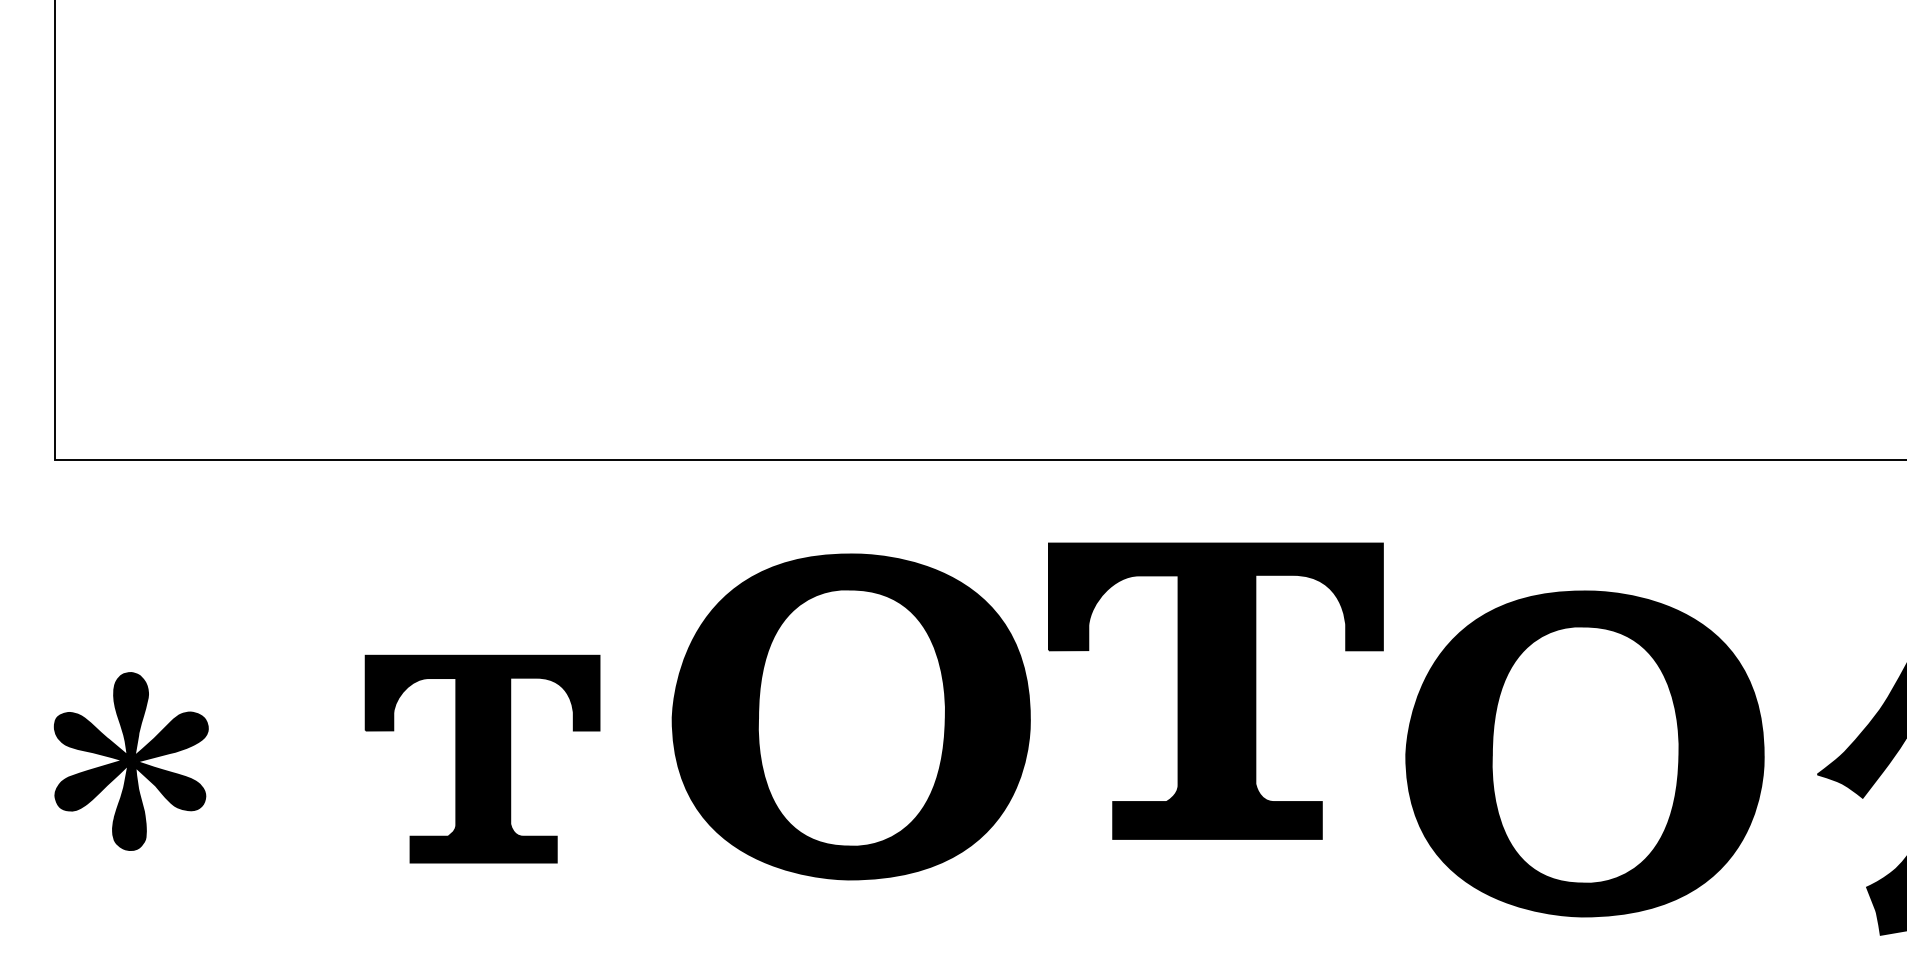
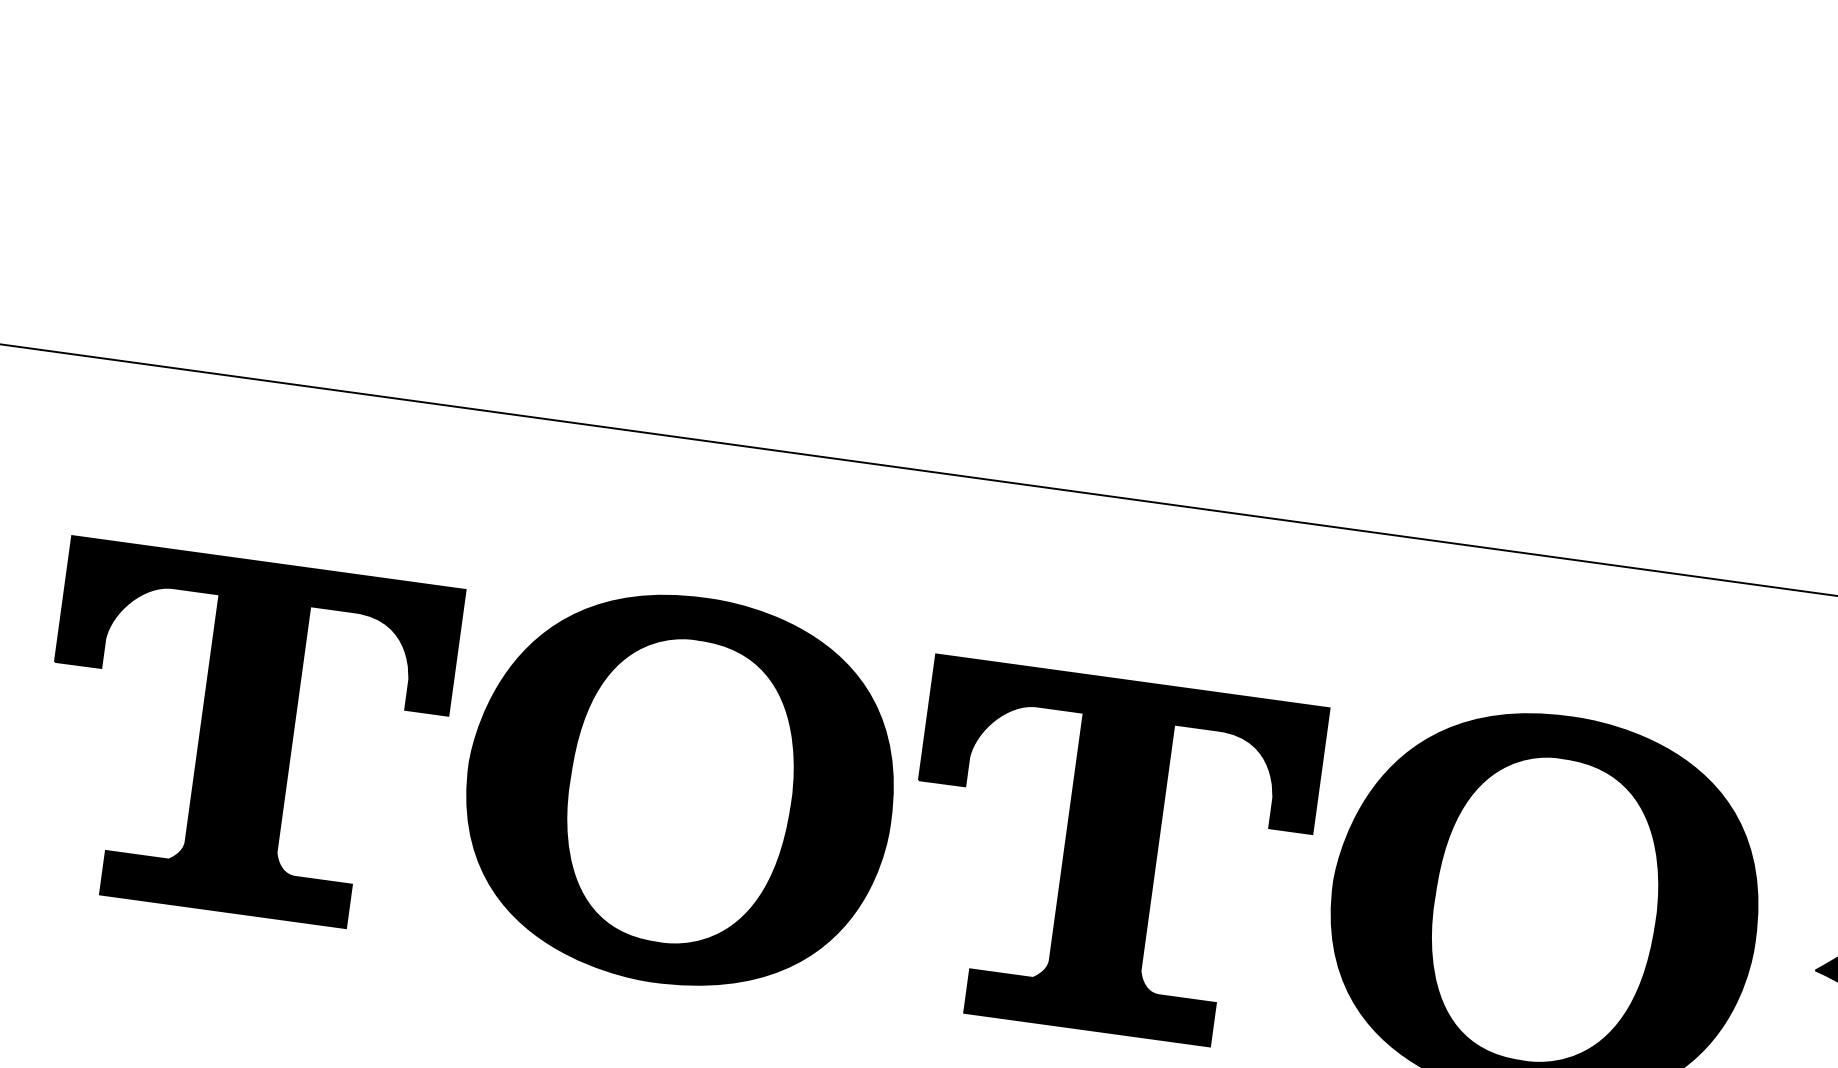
part: (1215, 690) -> (1108, 854), moved
part: (850, 716) -> (679, 789), moved
part: (482, 758) -> (244, 736), size x1.43

